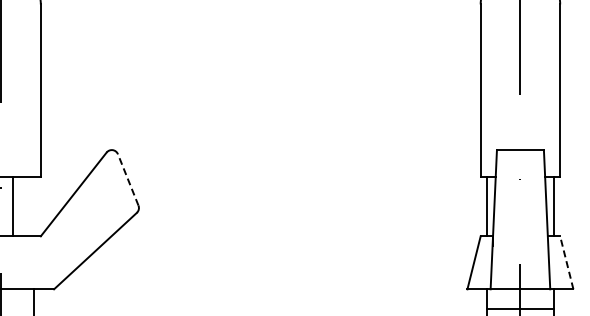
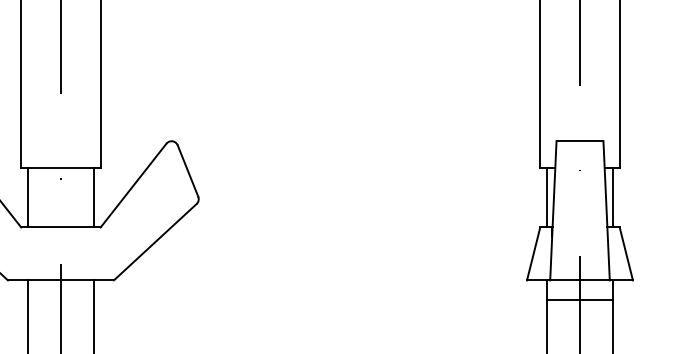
line: (128, 180) -> (188, 171), dashed -> solid
line: (13, 206) -> (94, 197), moved
line: (566, 262) -> (626, 253), dashed -> solid

